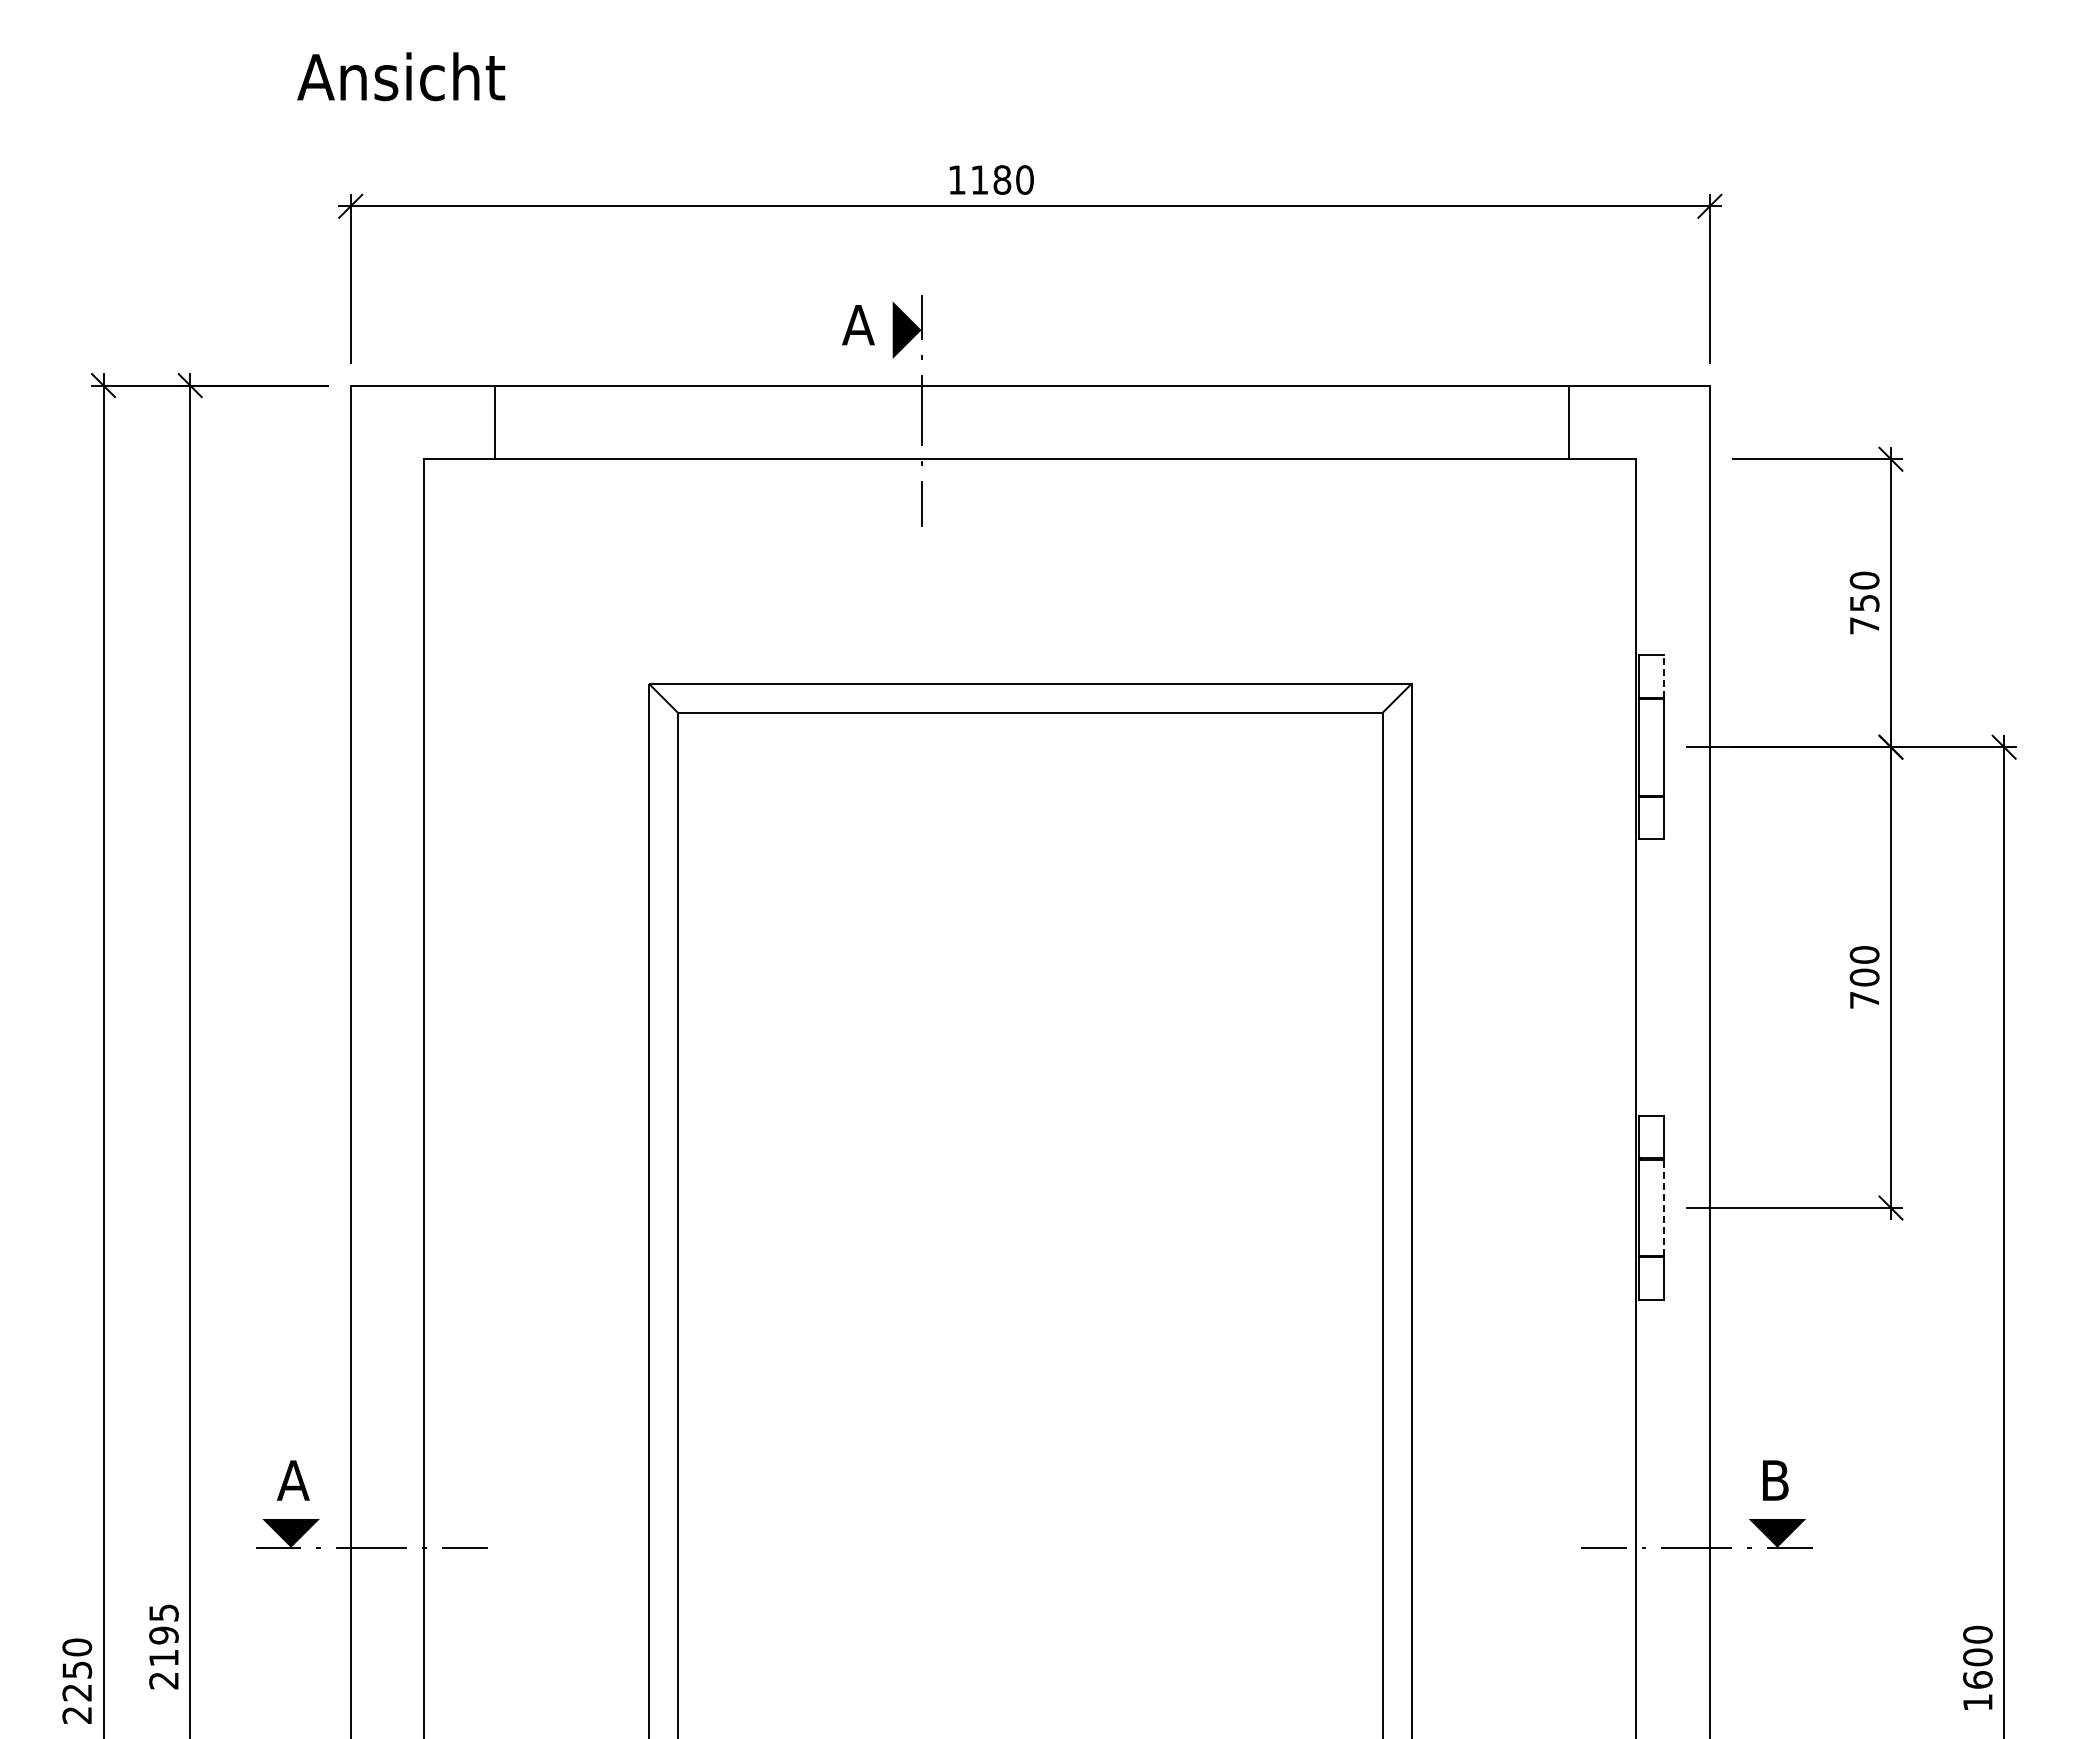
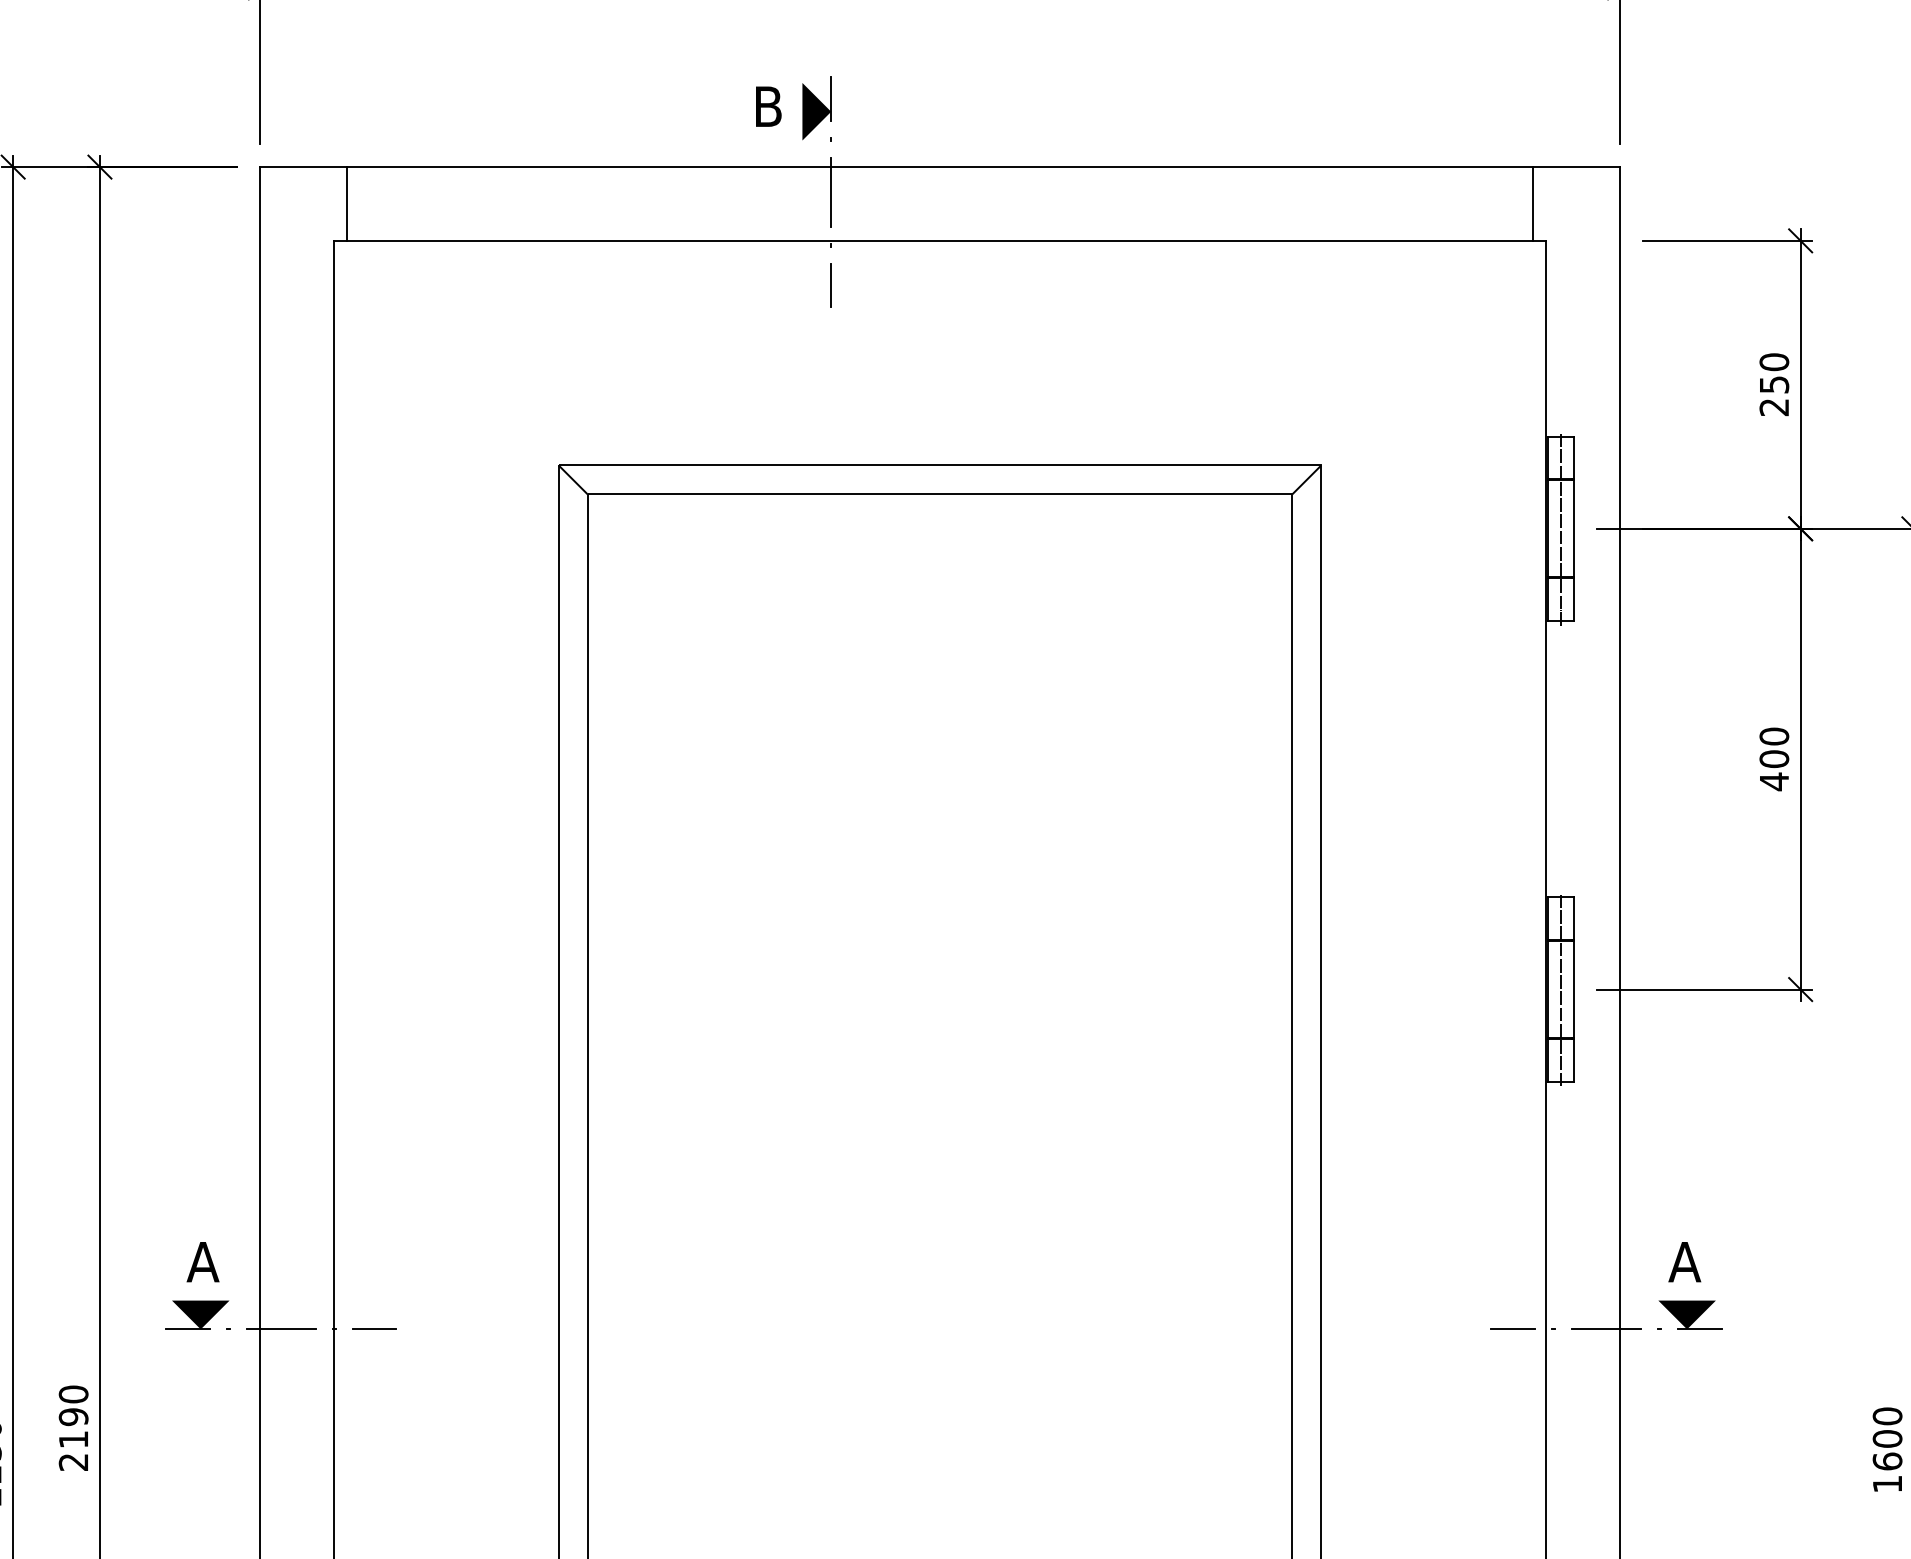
text: (858, 325) -> (768, 107), A -> B
line: (495, 422) -> (347, 204), moved
line: (1568, 422) -> (1533, 204), moved
text: (1863, 625) -> (1773, 407), 750 -> 250
line: (1663, 675) -> (1573, 457), dashed -> solid
line: (1651, 748) -> (1561, 530), added
text: (1864, 999) -> (1774, 781), 700 -> 400
line: (1663, 1207) -> (1573, 989), dashed -> solid
line: (1651, 1208) -> (1561, 990), added
text: (1774, 1480) -> (1684, 1262), B -> A
text: (163, 1612) -> (73, 1394), 2195 -> 2190

